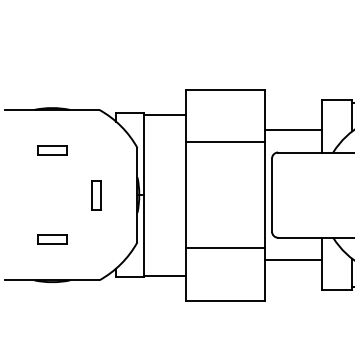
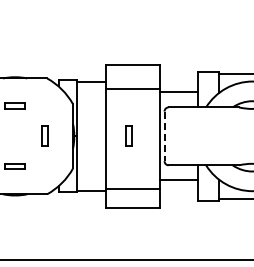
line: (224, 142) -> (132, 88), moved
part: (218, 193) -> (128, 135), added
line: (271, 195) -> (164, 136), solid -> dashed
line: (224, 248) -> (132, 189), moved

